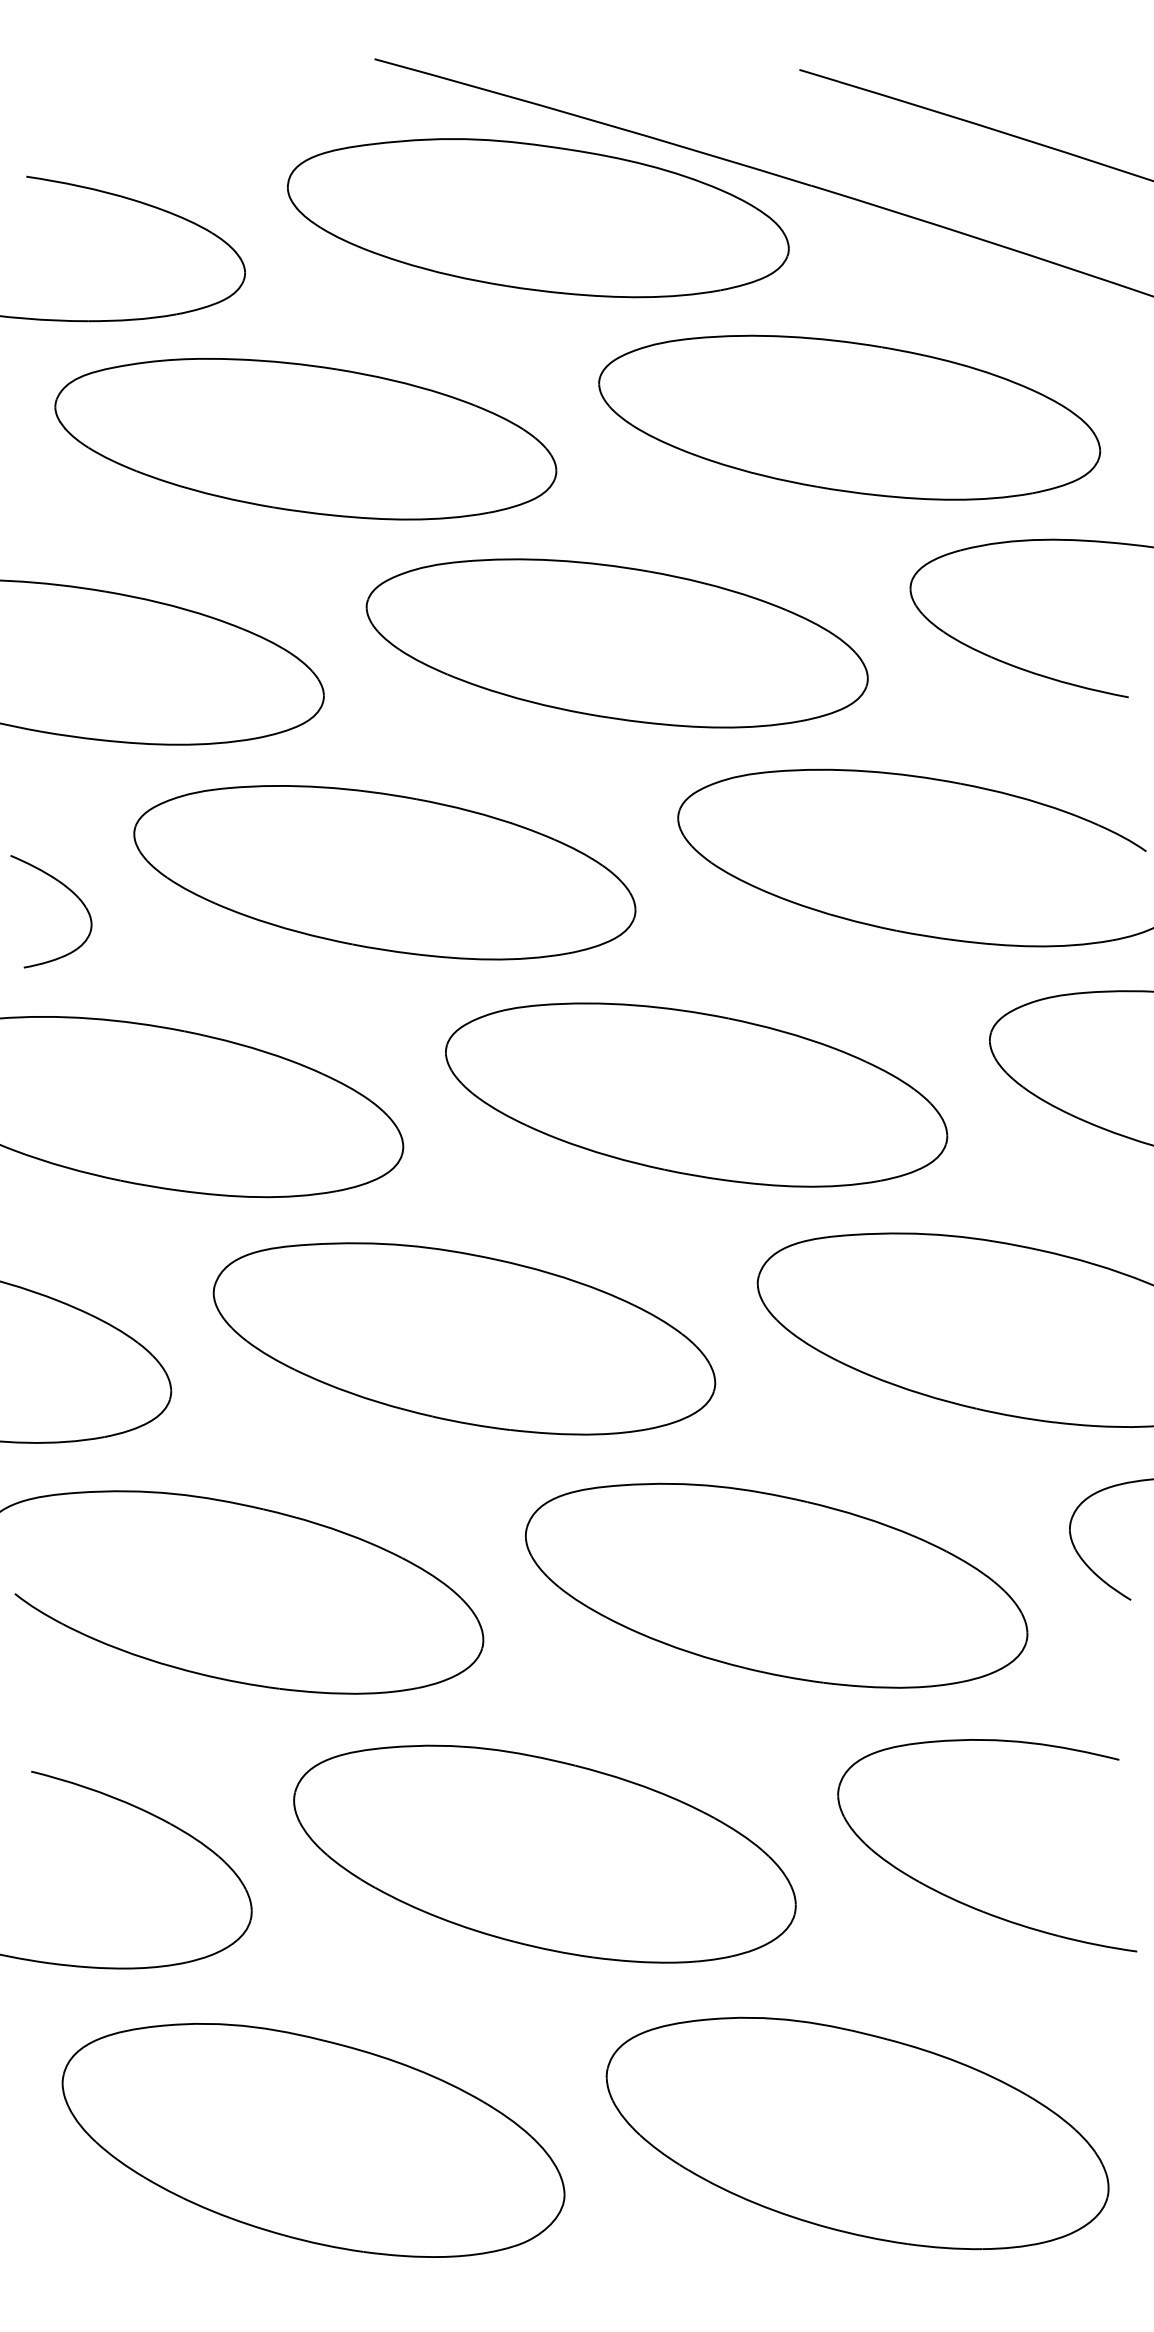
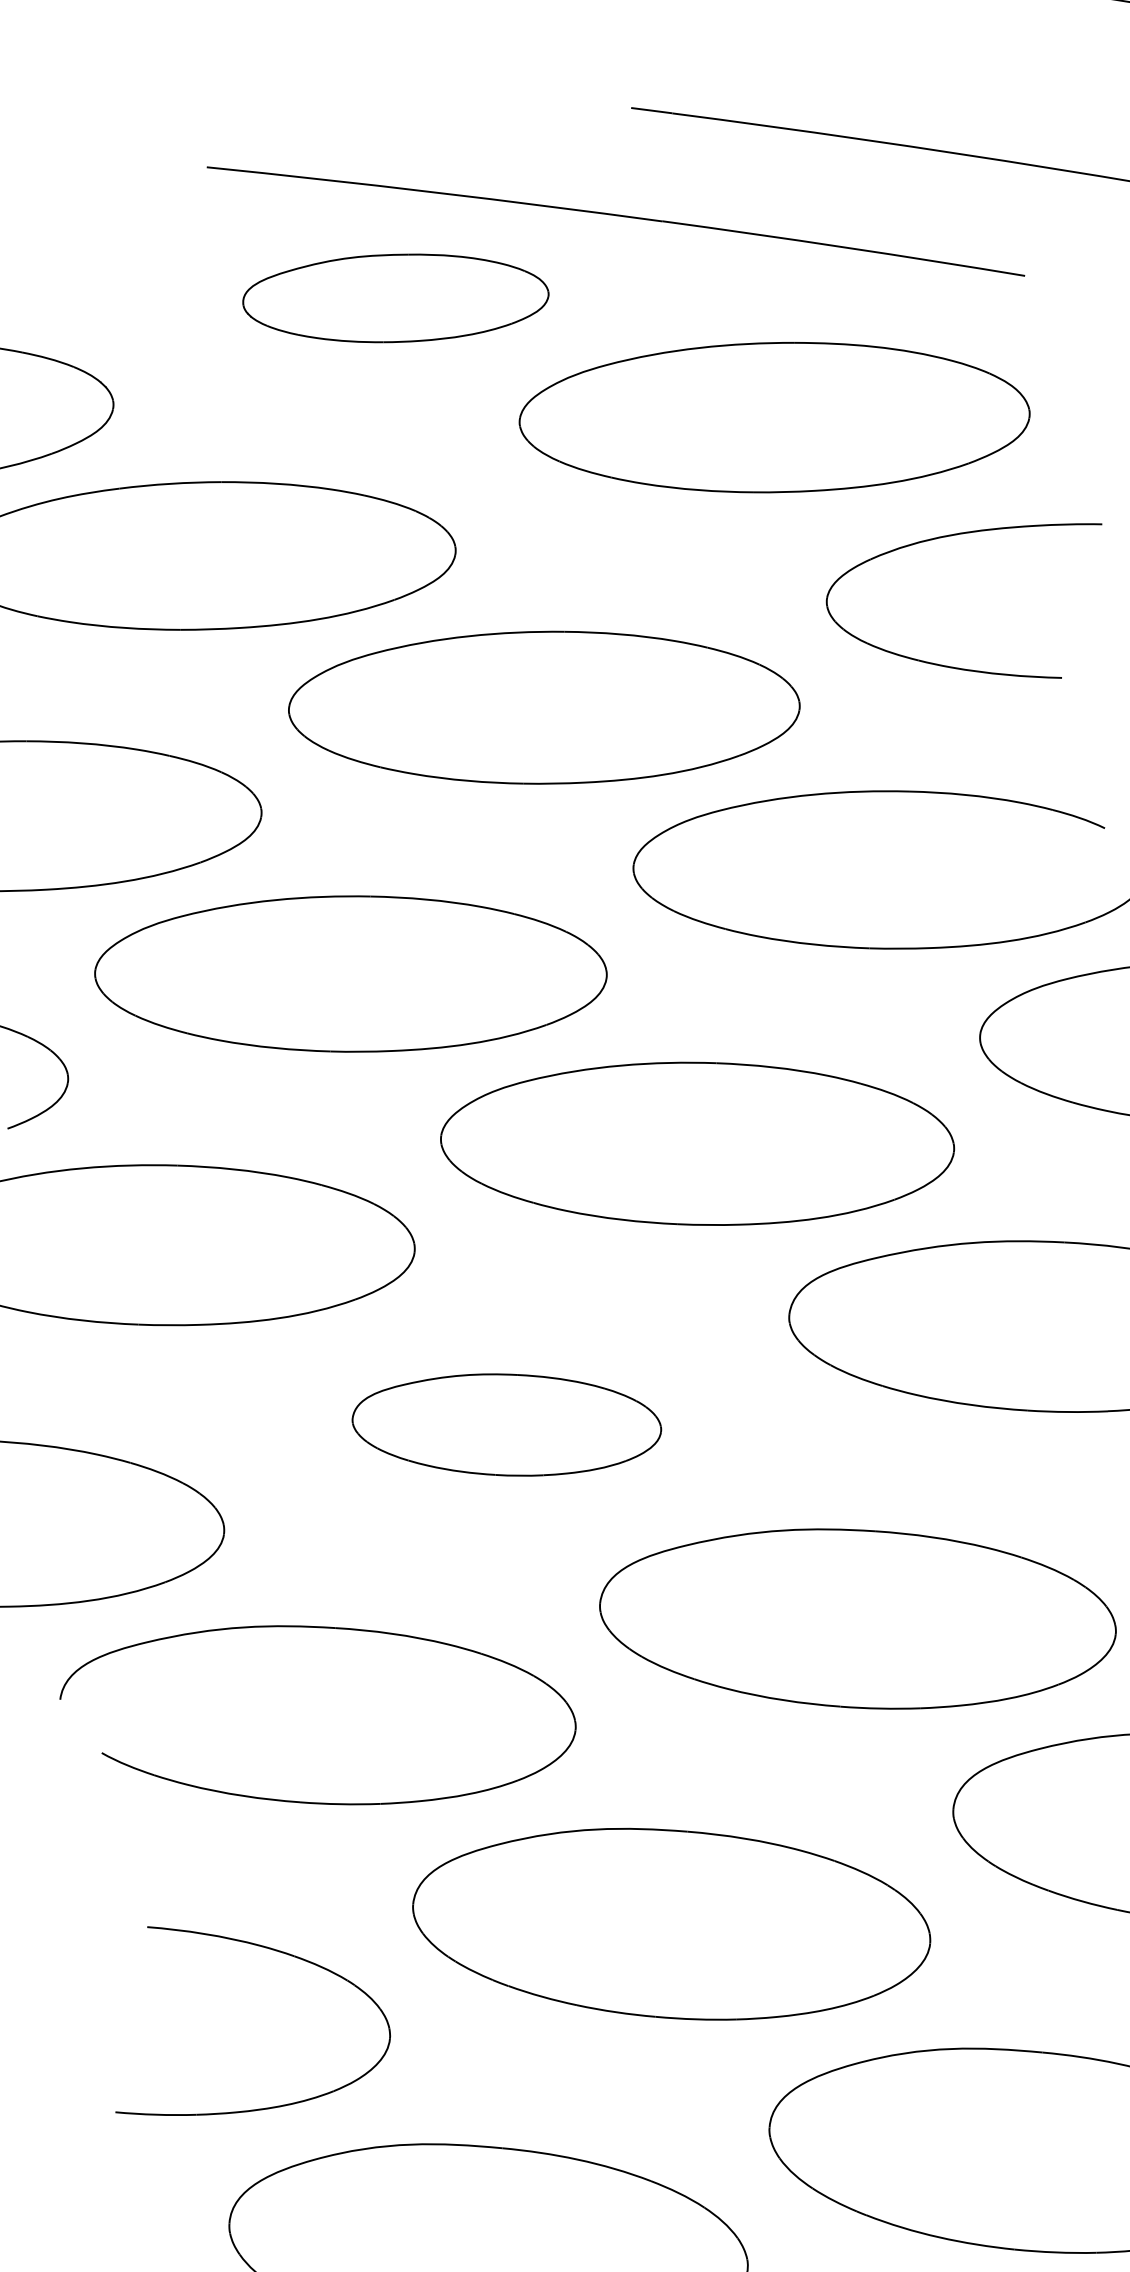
part: (538, 218) -> (396, 298), size x0.6
part: (849, 417) -> (774, 418), moved
part: (464, 1338) -> (506, 1425), size x0.6

